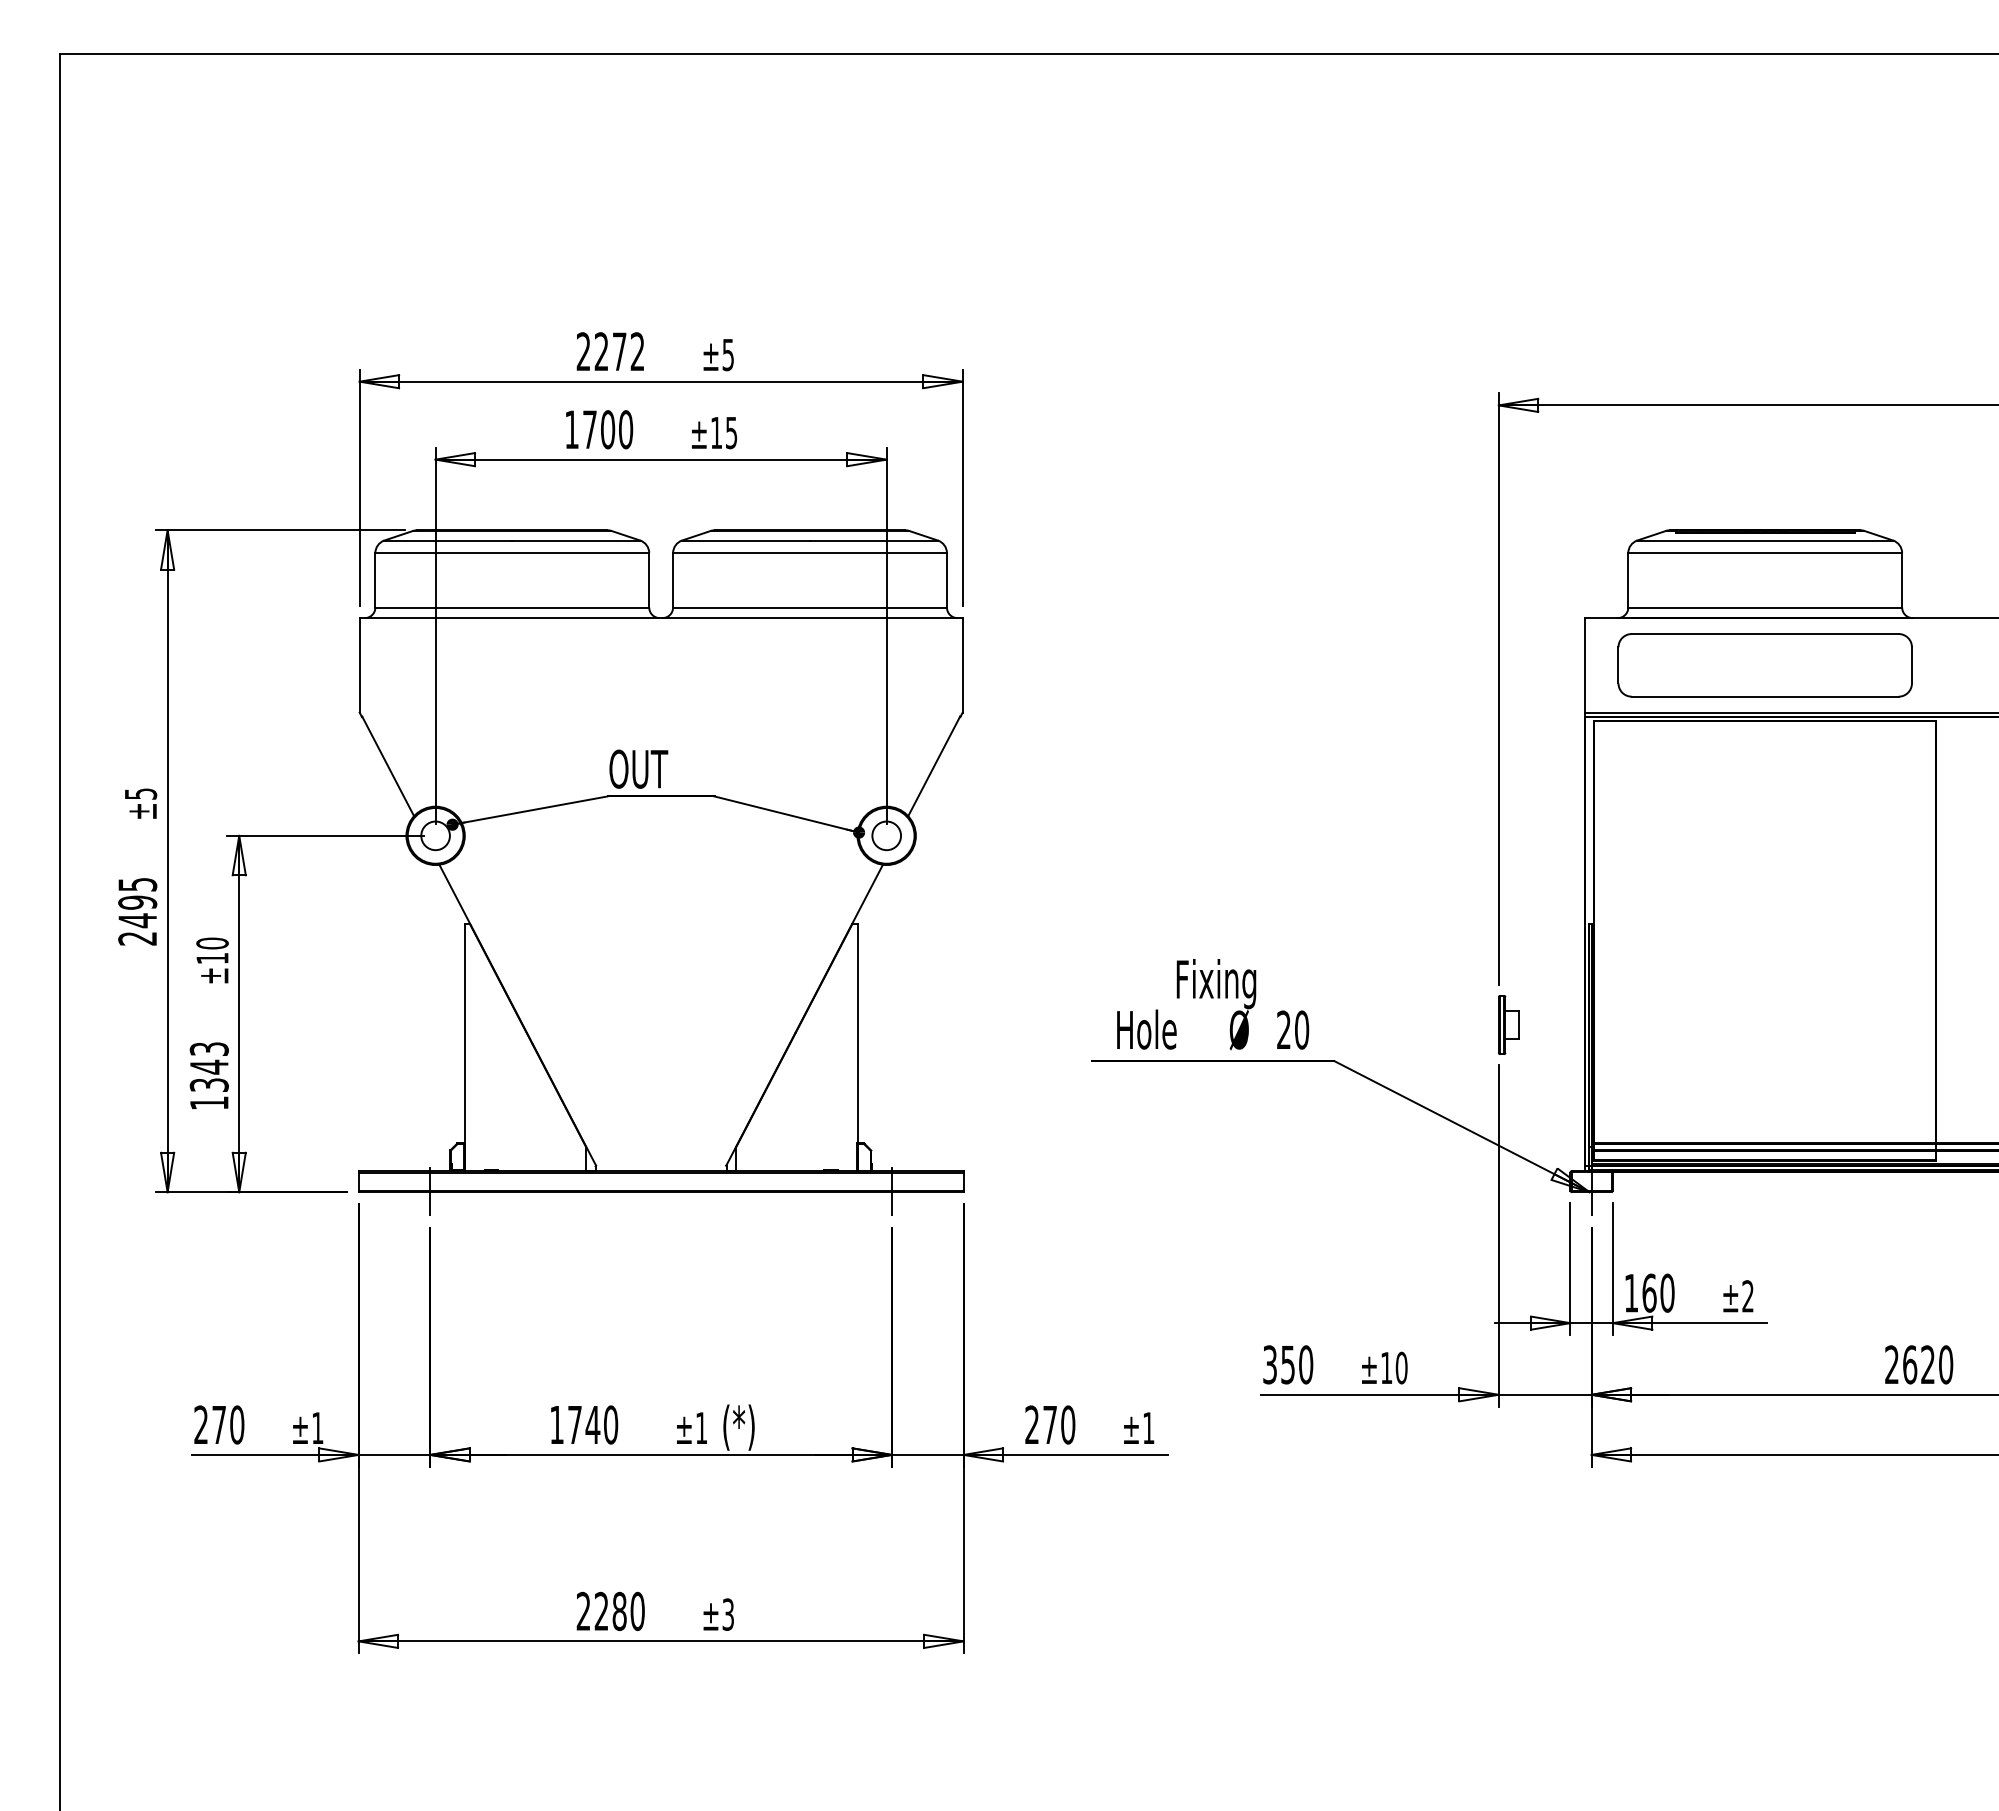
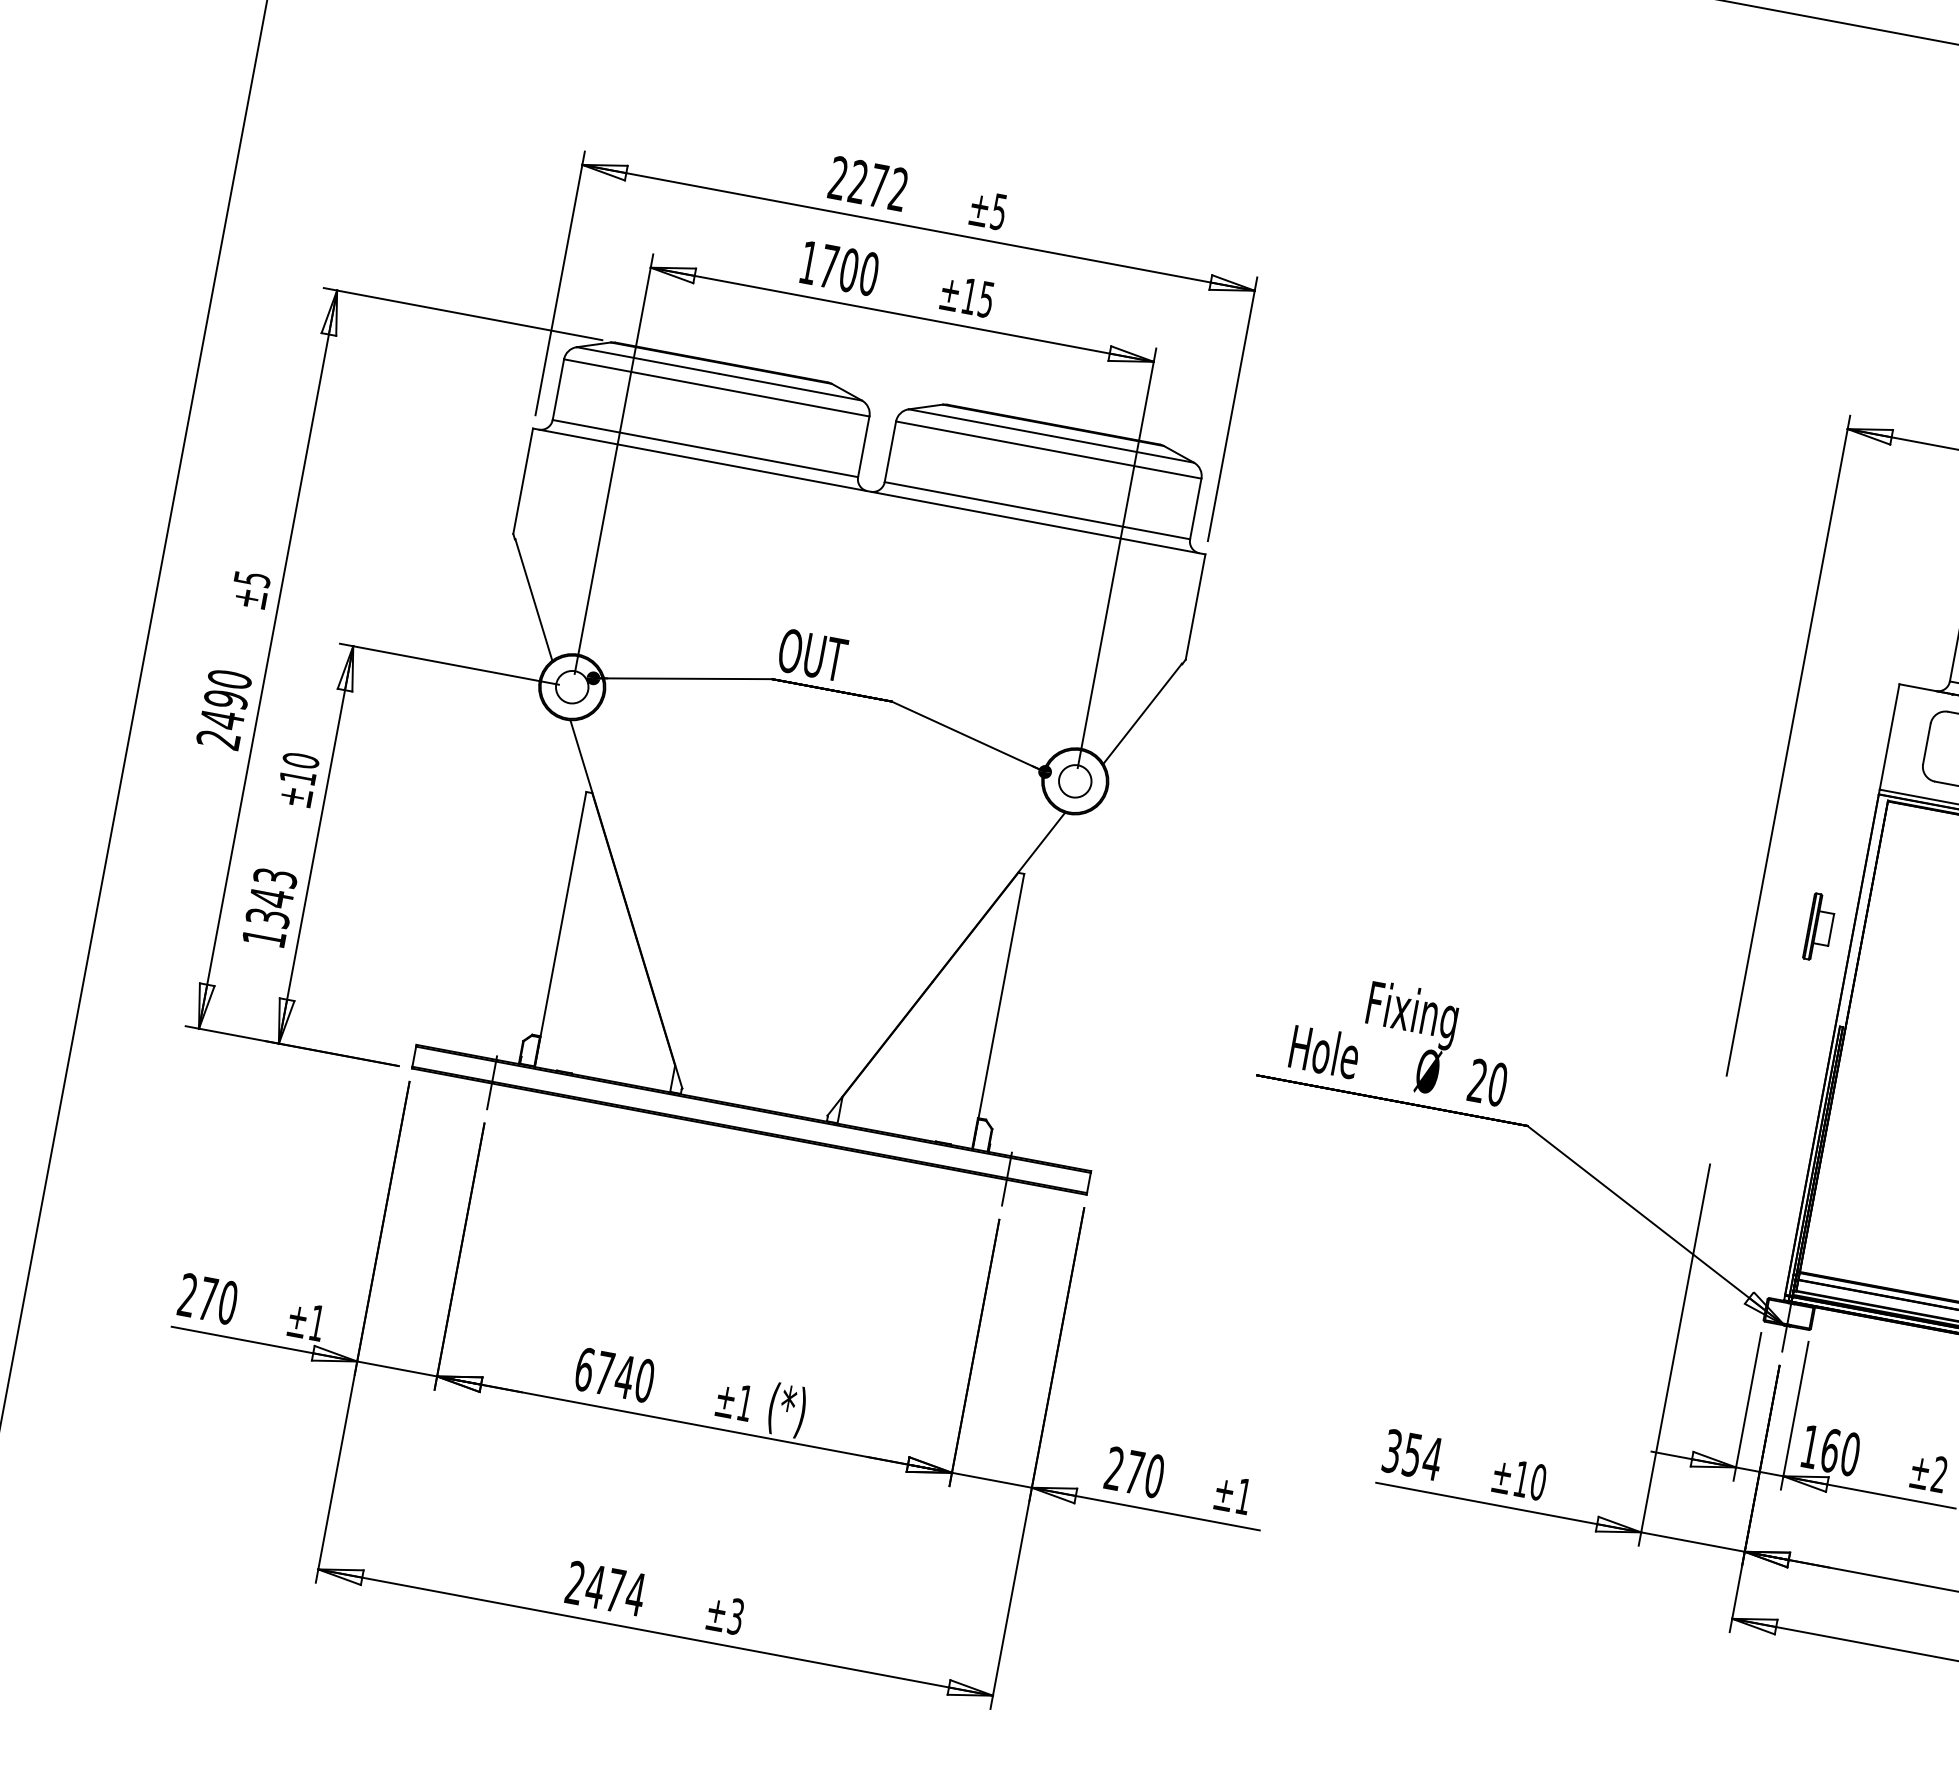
text: (137, 884) -> (229, 679), 2495 -> 2490
part: (1508, 1024) -> (1819, 927), moved
text: (1305, 1364) -> (1431, 1458), 350 -> 354
text: (557, 1424) -> (585, 1369), 1740 -> 6740
text: (619, 1611) -> (615, 1590), 2280 -> 2474

